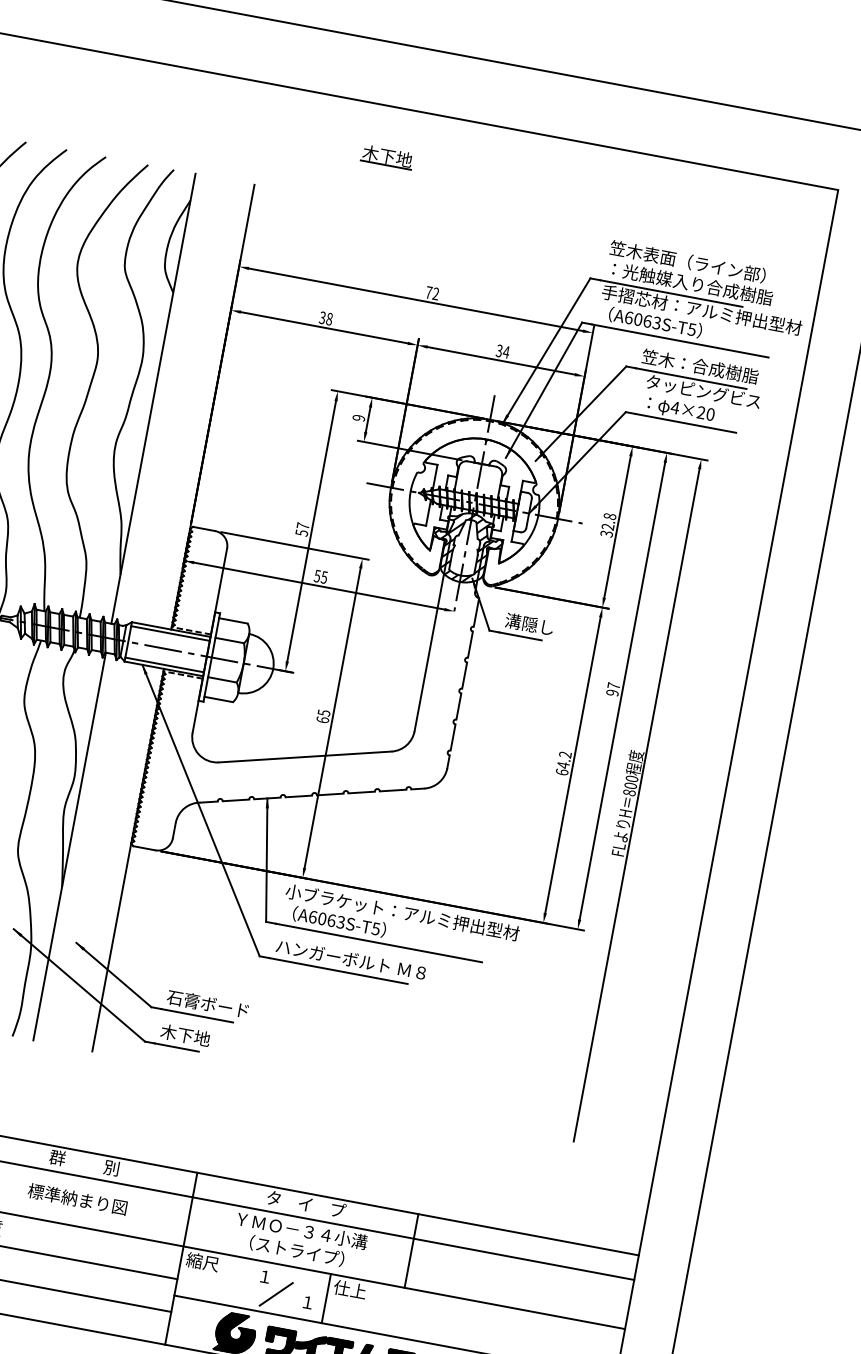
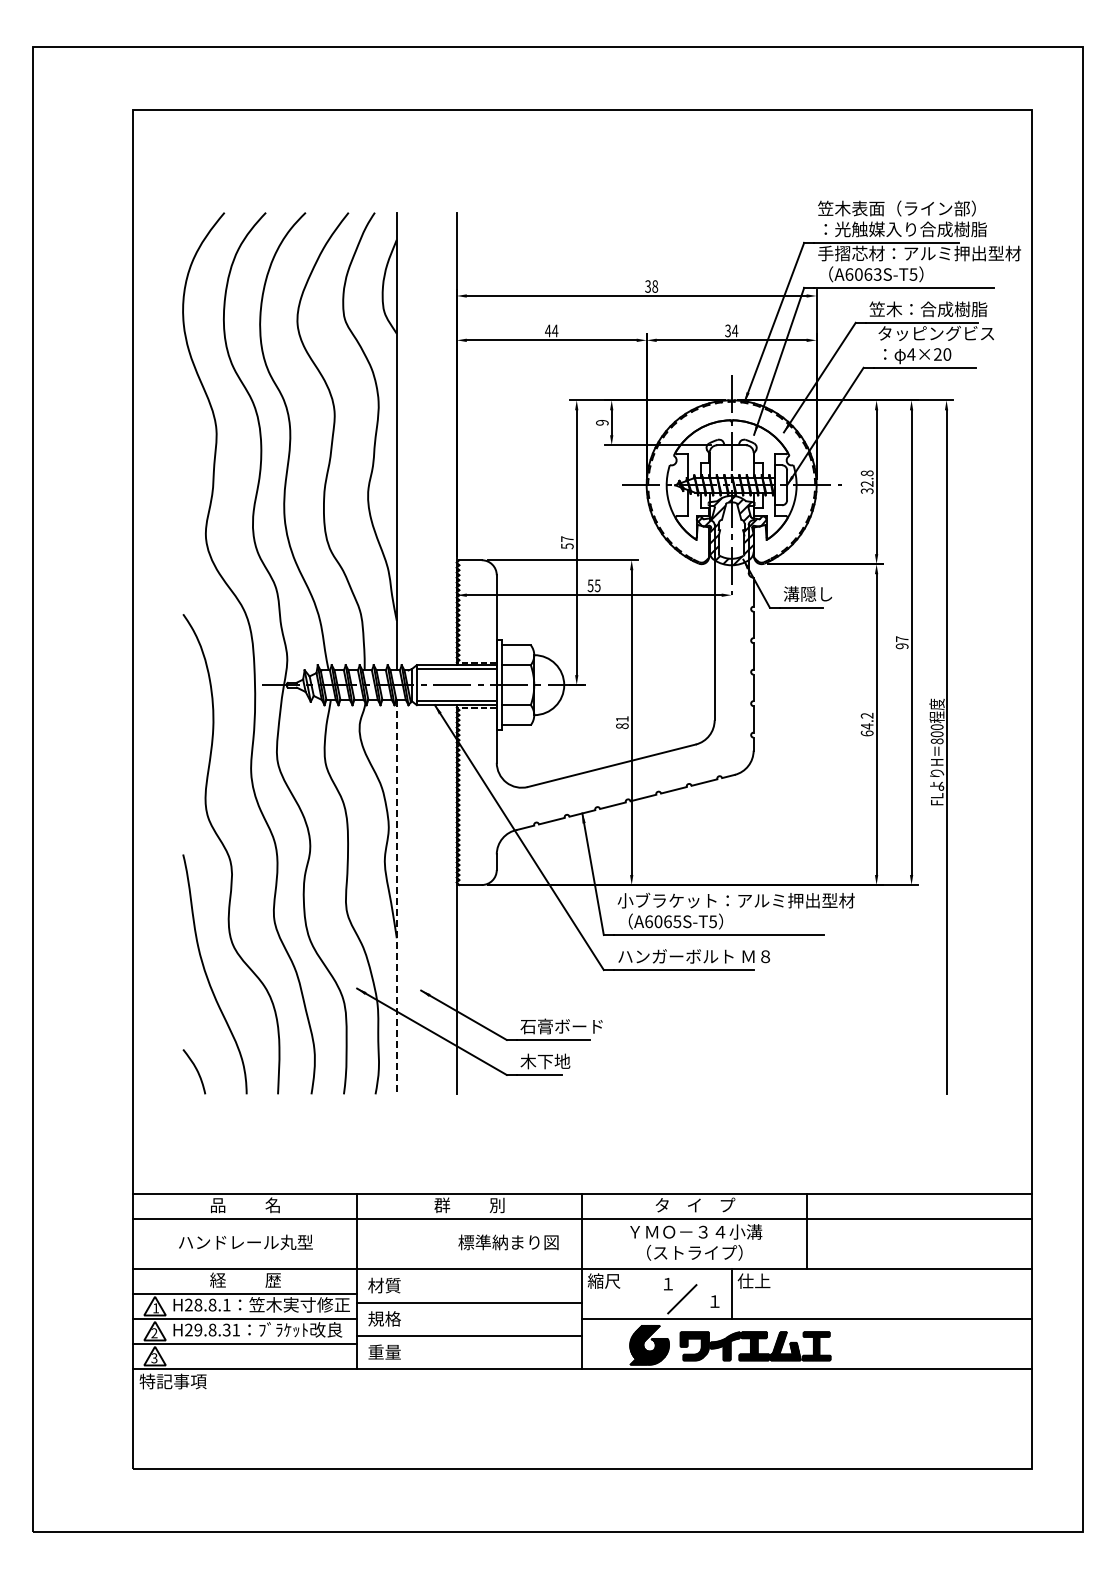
part: (387, 156) -> (582, 160), removed
text: (432, 293) -> (651, 286), 72 -> 38
text: (325, 318) -> (551, 330), 38 -> 44
text: (323, 716) -> (622, 722), 65 -> 81
line: (69, 846) -> (396, 897), solid -> dashed
text: (341, 922) -> (677, 921), A6063S-T5 -> A6065S-T5
text: (77, 1199) -> (508, 1242), moved

